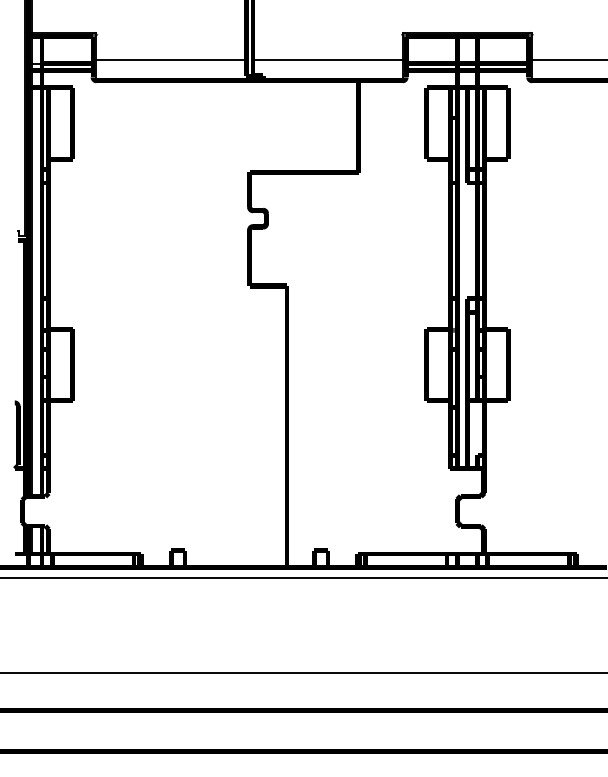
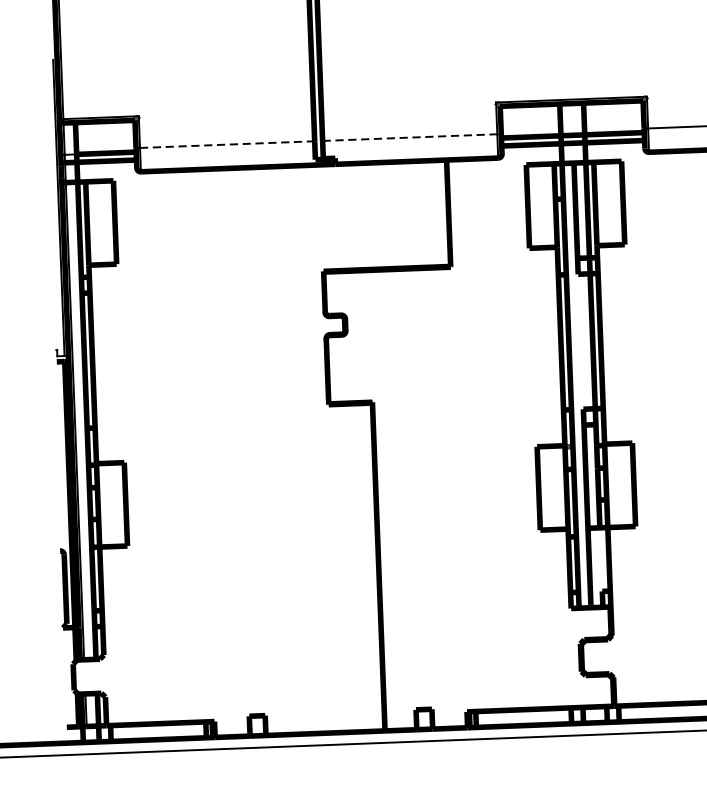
line: (171, 60) -> (227, 144), solid -> dashed
line: (327, 60) -> (409, 137), solid -> dashed

